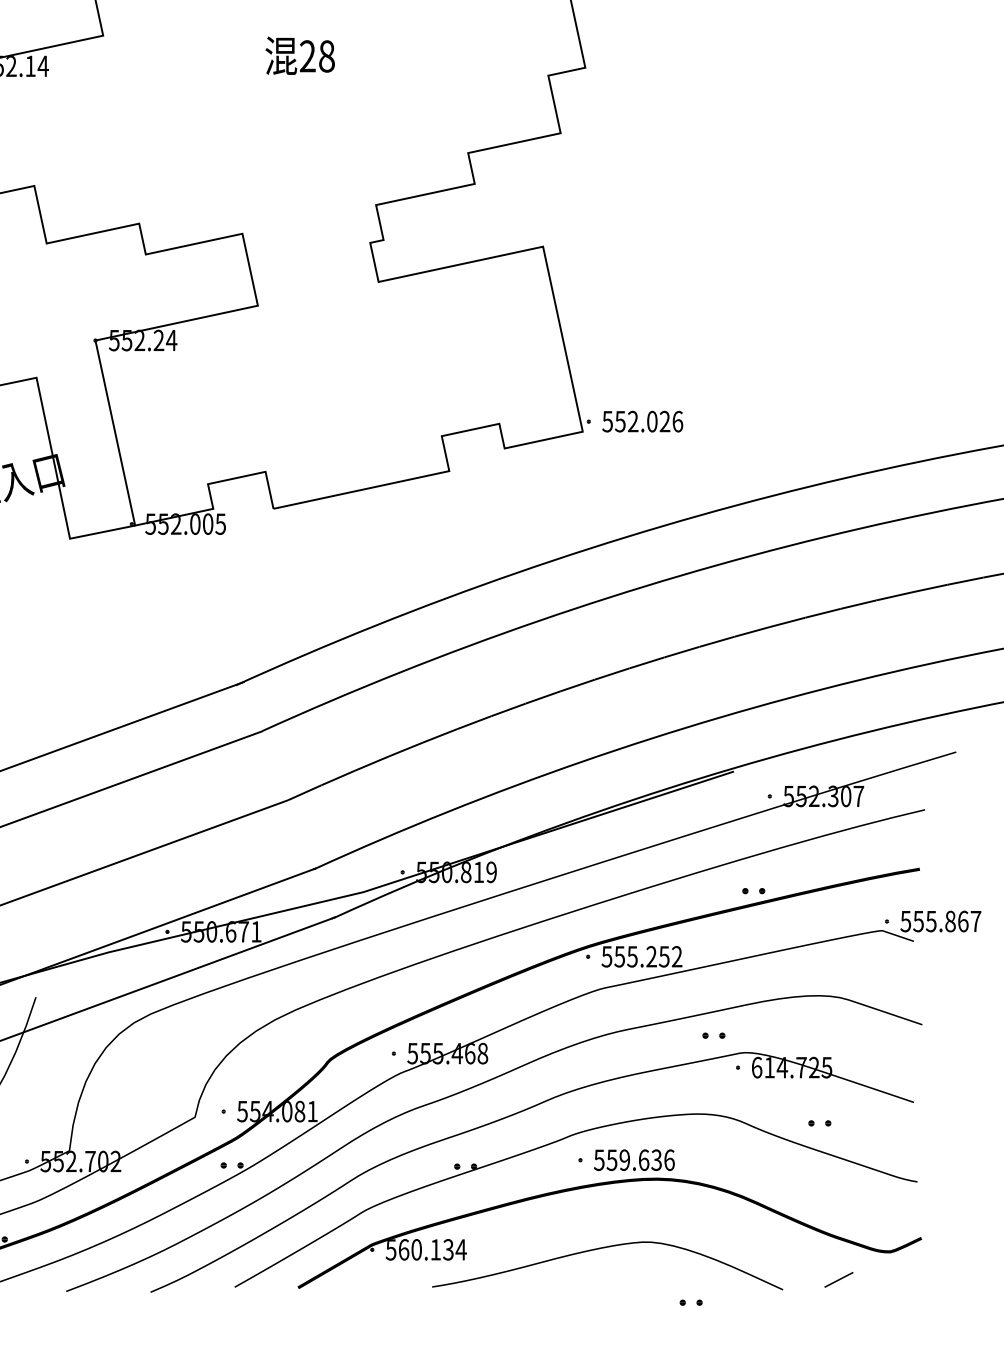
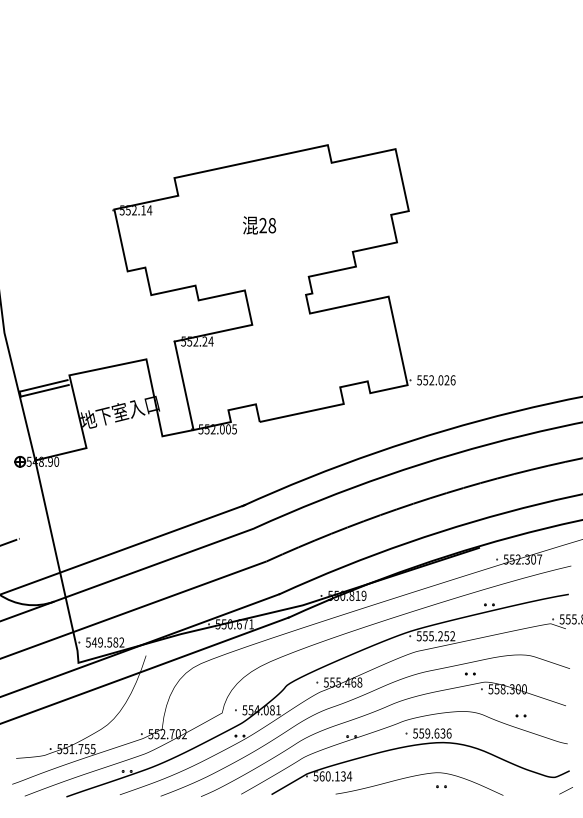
text: (300, 56) -> (259, 225), moved
text: (791, 1068) -> (507, 689), 614.725 -> 558.300
line: (837, 1279) -> (565, 790), moved
part: (691, 1302) -> (441, 786), moved

